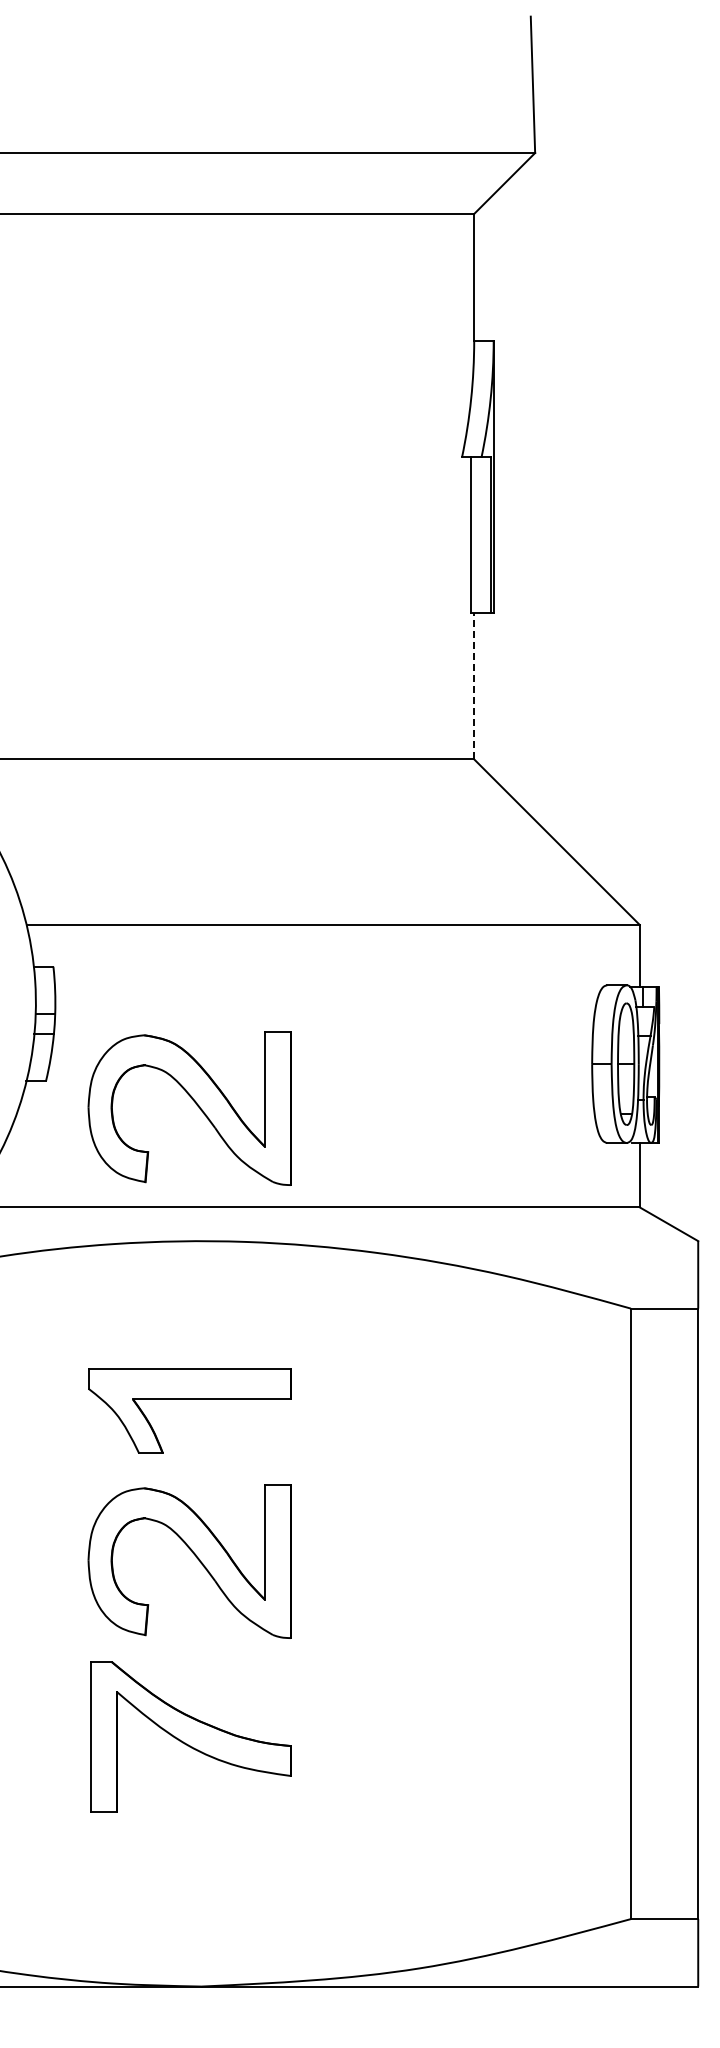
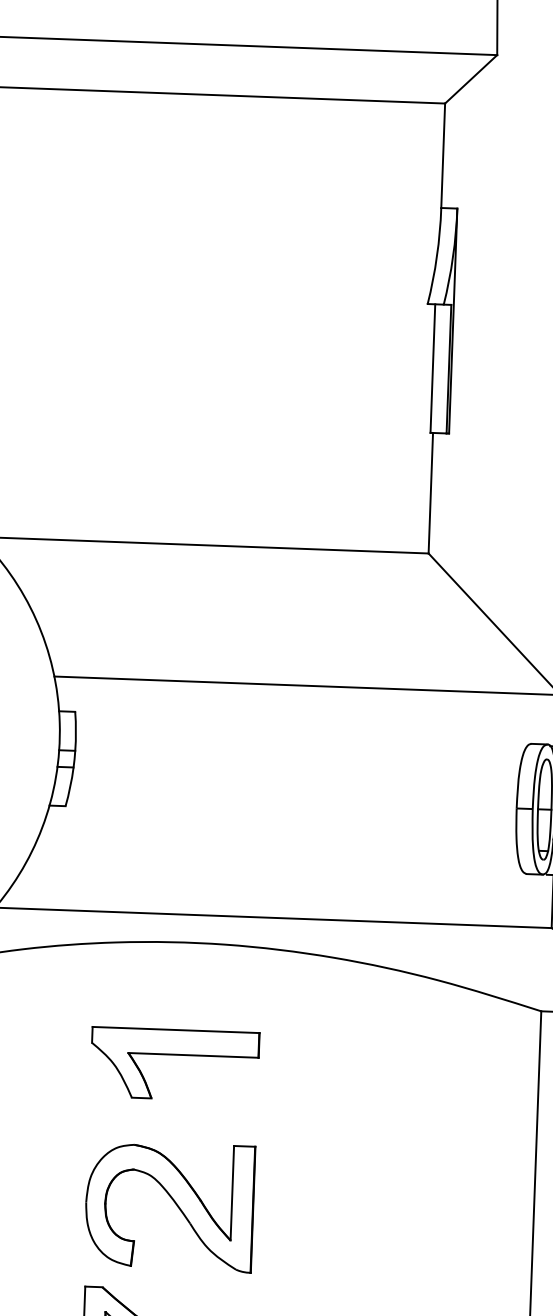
line: (474, 685) -> (431, 492), dashed -> solid
part: (196, 1105) -> (189, 830), removed
part: (189, 1399) -> (175, 1054), moved

